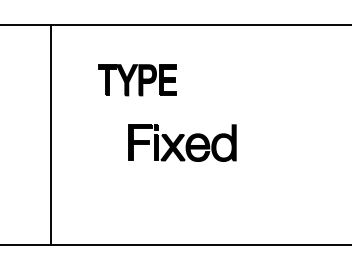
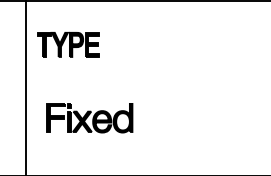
part: (137, 80) -> (68, 45), moved
part: (182, 142) -> (89, 117), moved

